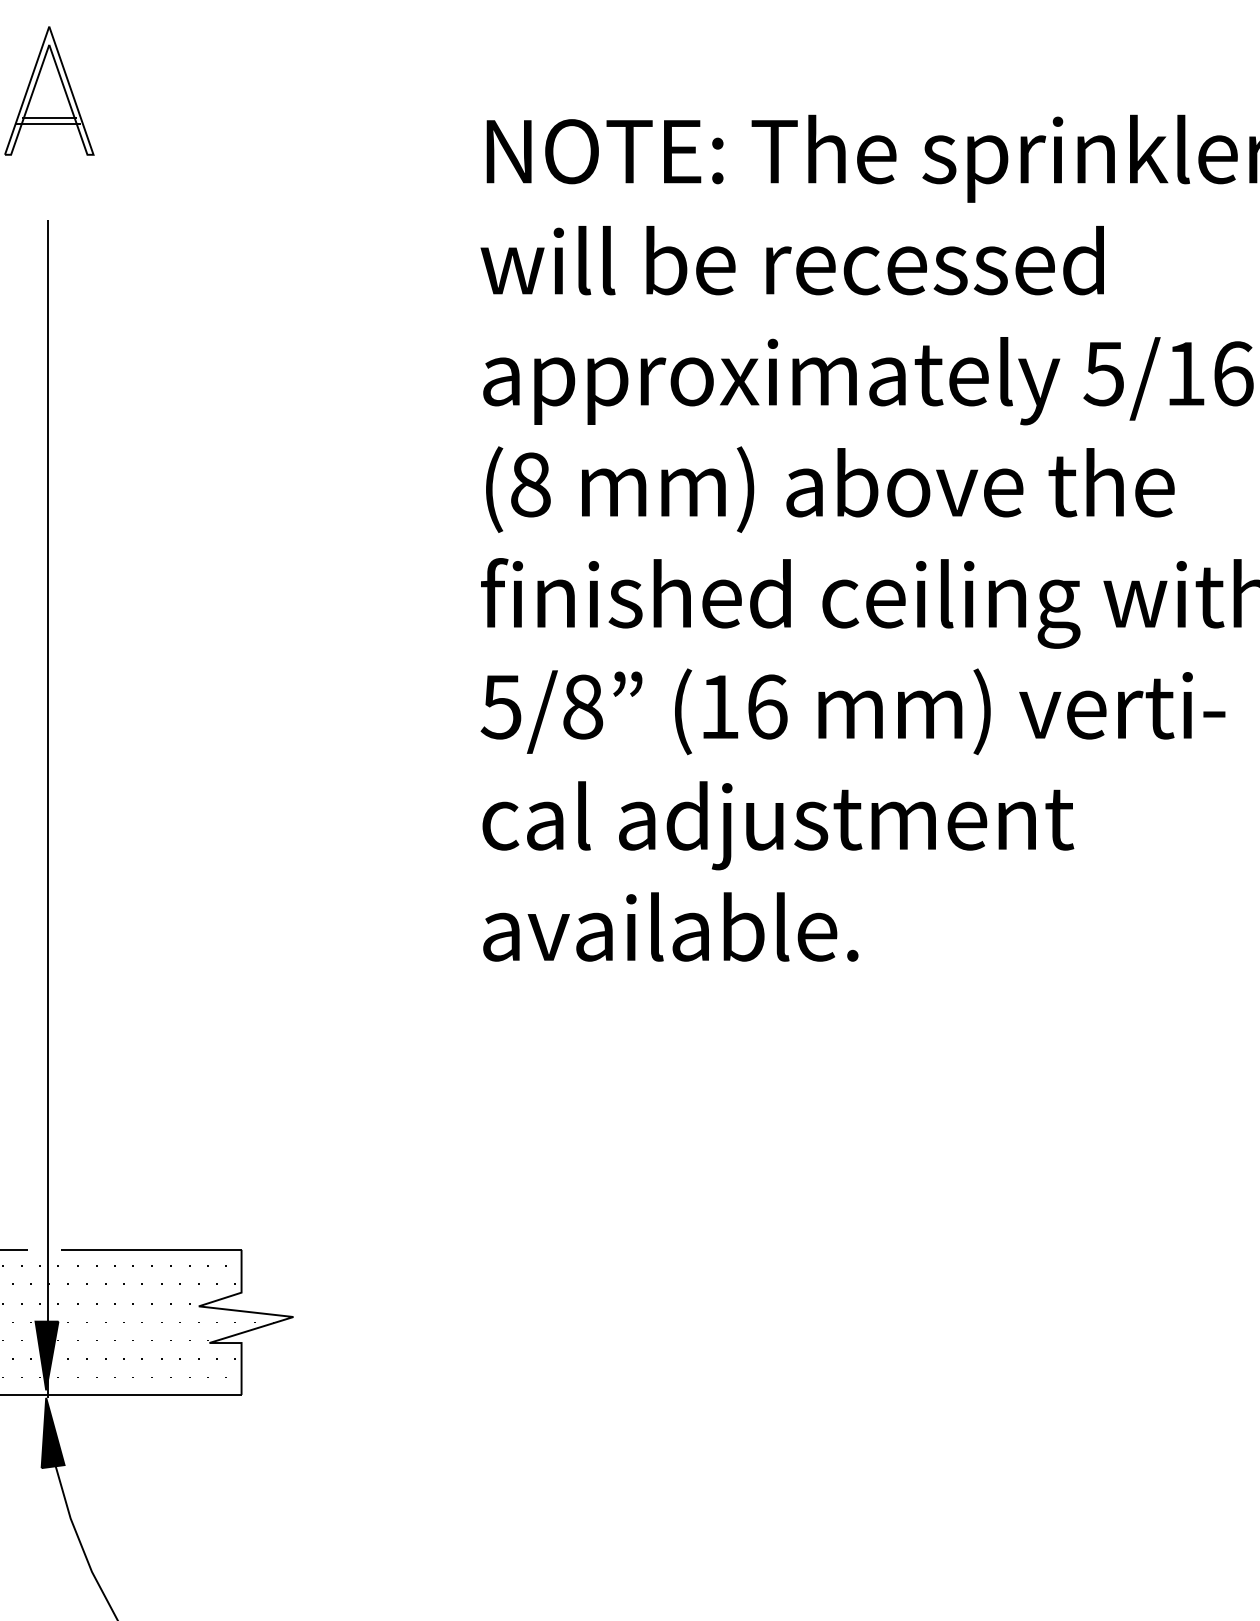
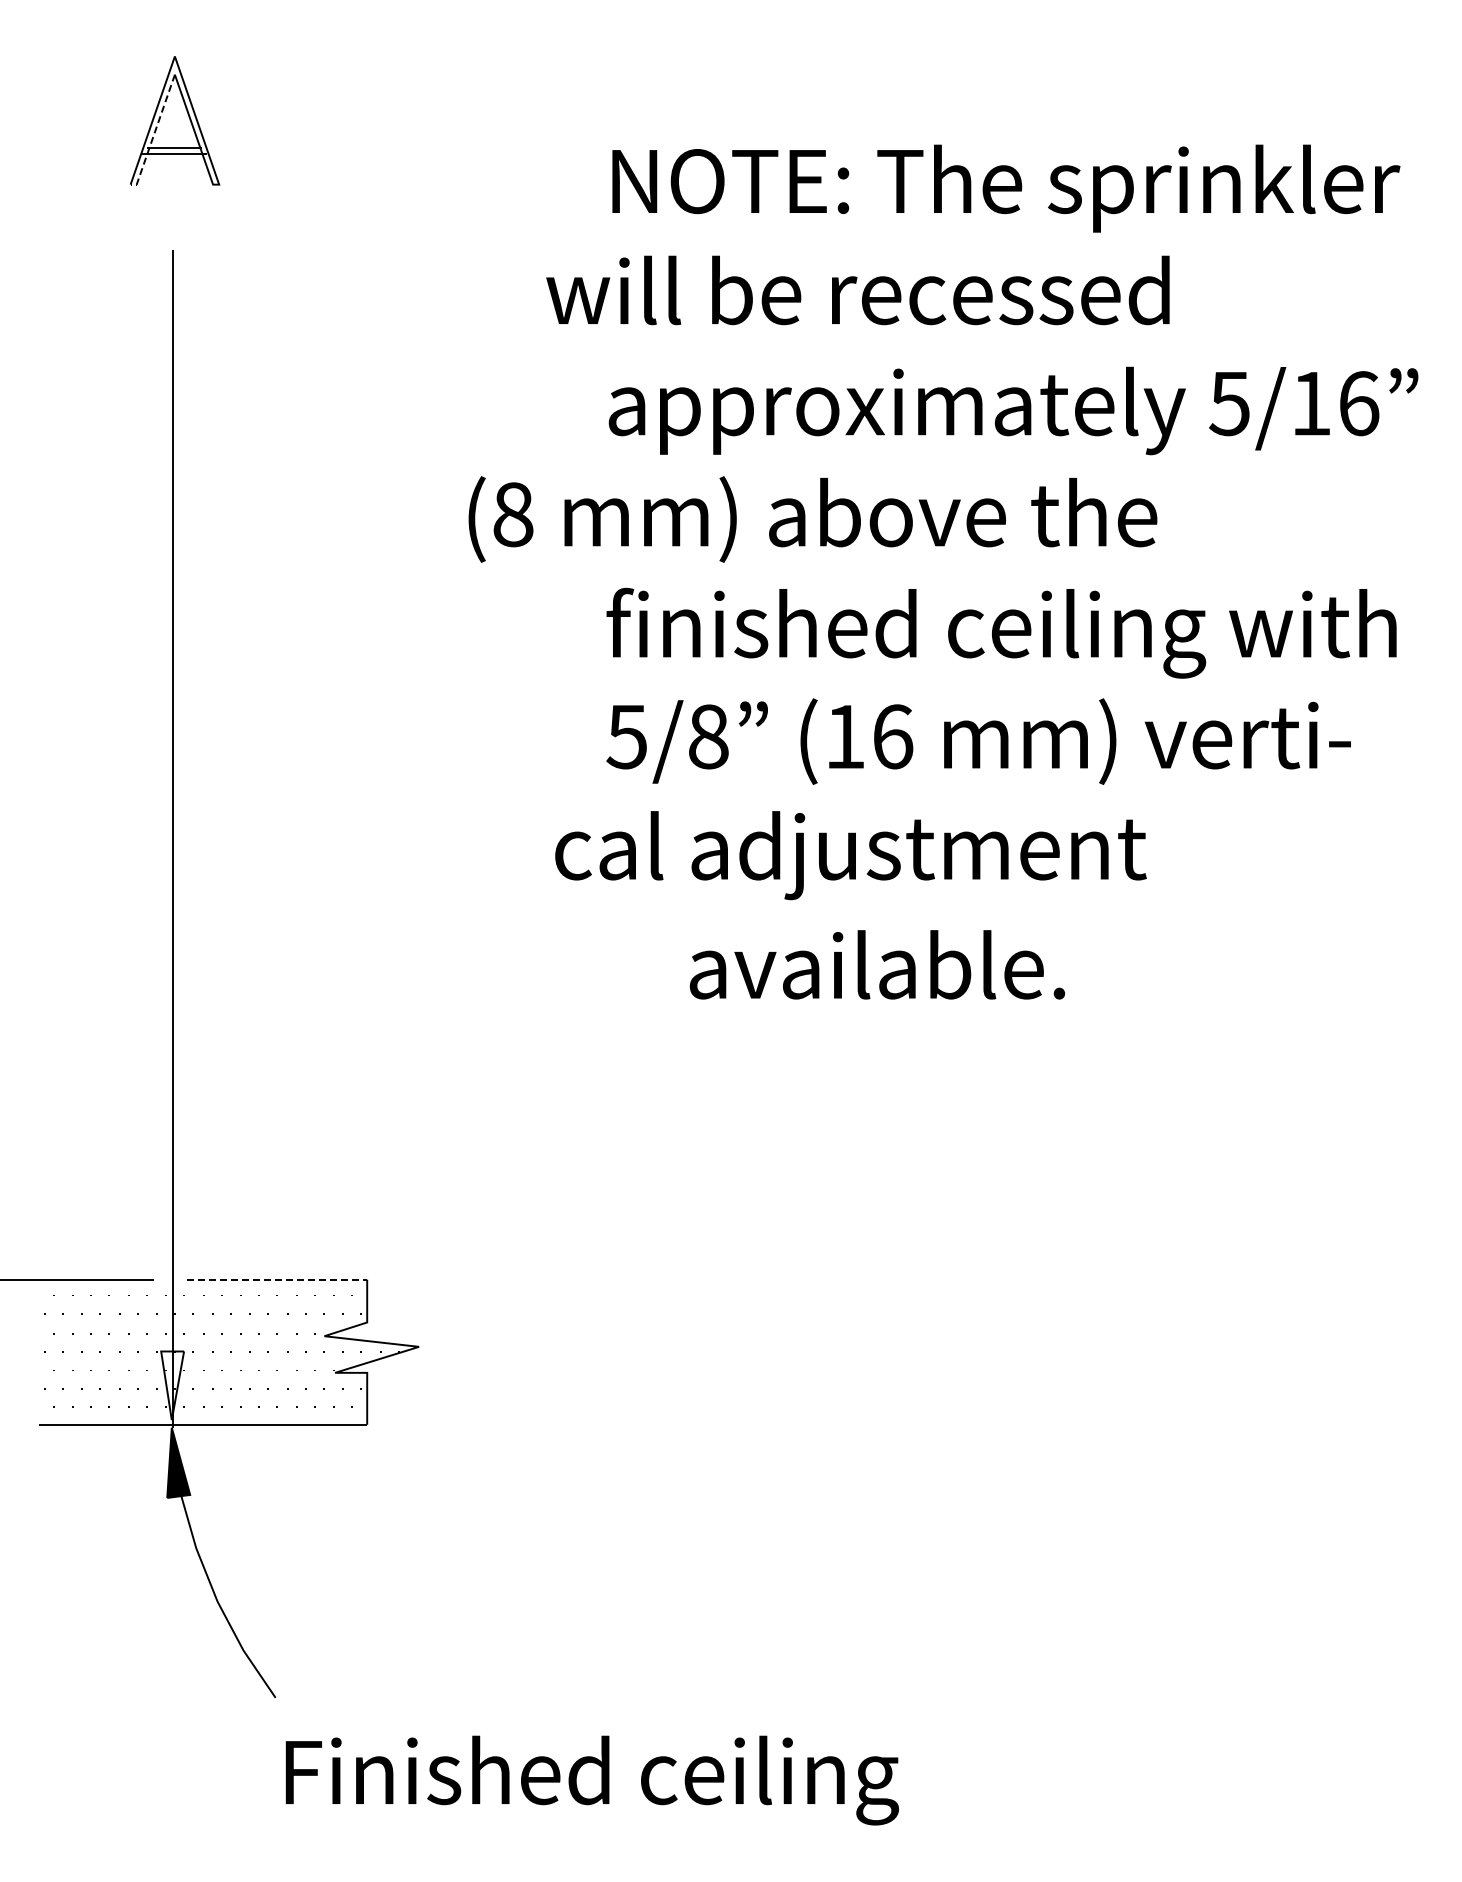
line: (28, 103) -> (154, 133), solid -> dashed
text: (791, 260) -> (857, 290), moved
text: (829, 489) -> (812, 519), moved
text: (777, 825) -> (850, 855), moved
text: (670, 926) -> (877, 964), moved
line: (151, 1249) -> (277, 1279), solid -> dashed
fill: (46, 1355) -> (172, 1385), removed

